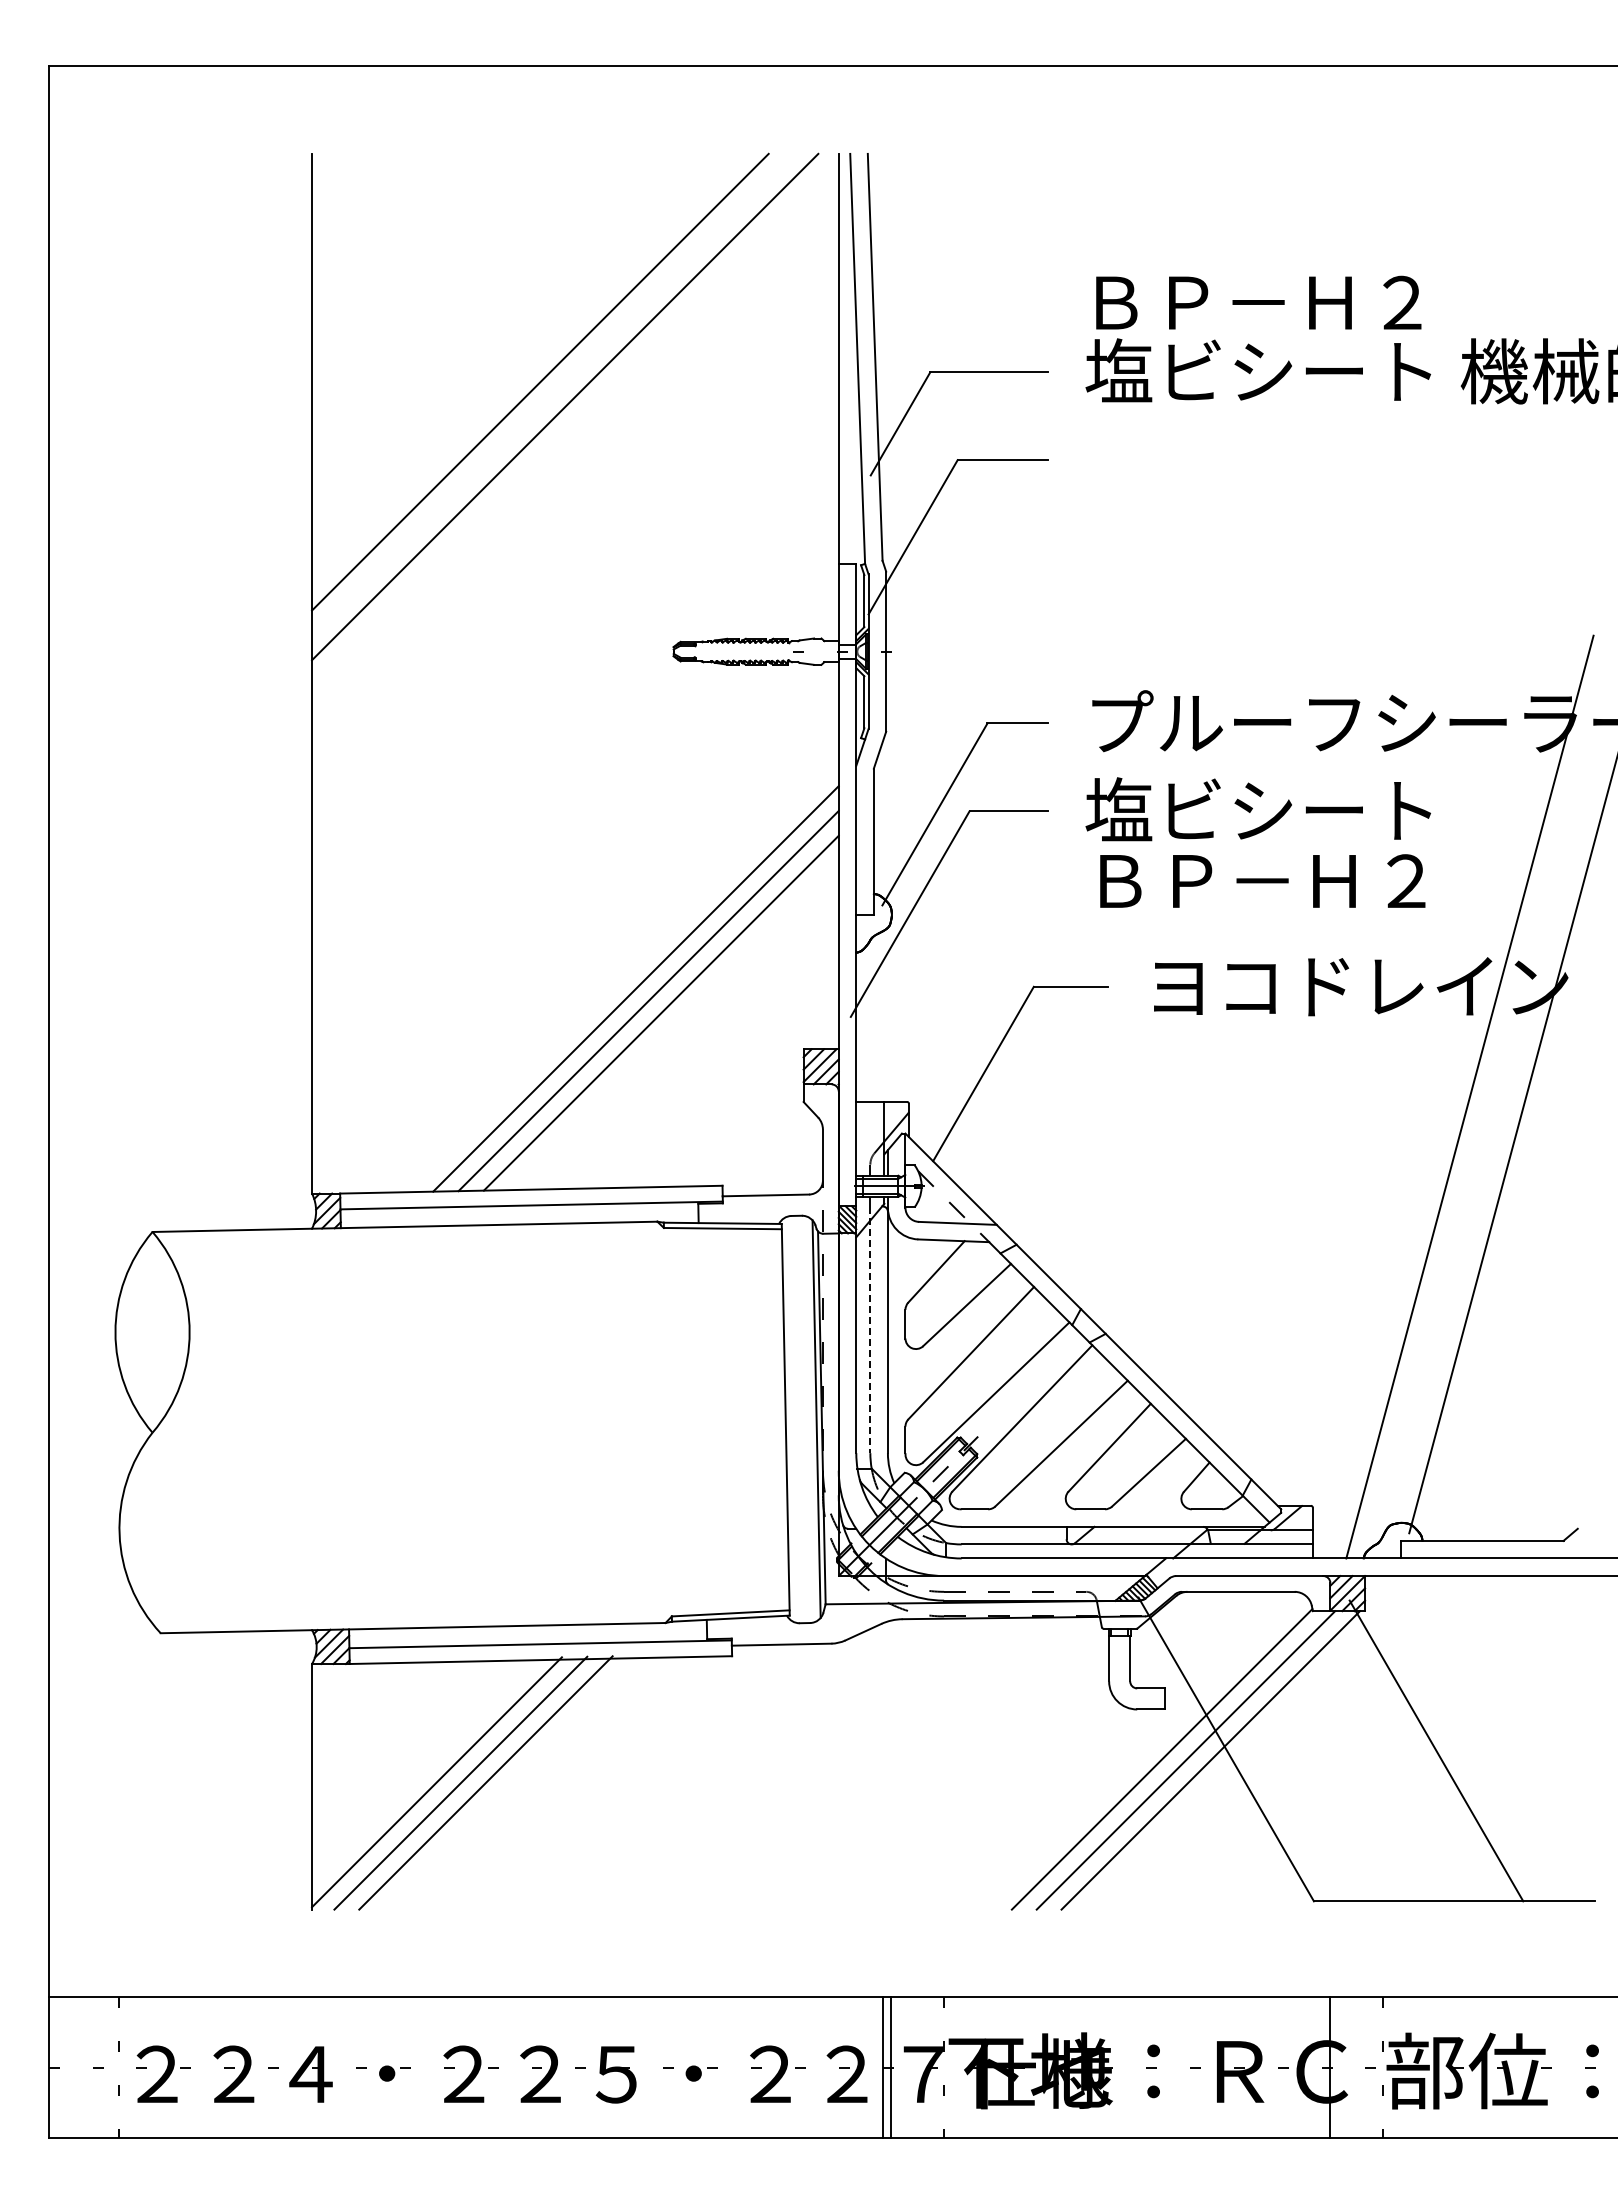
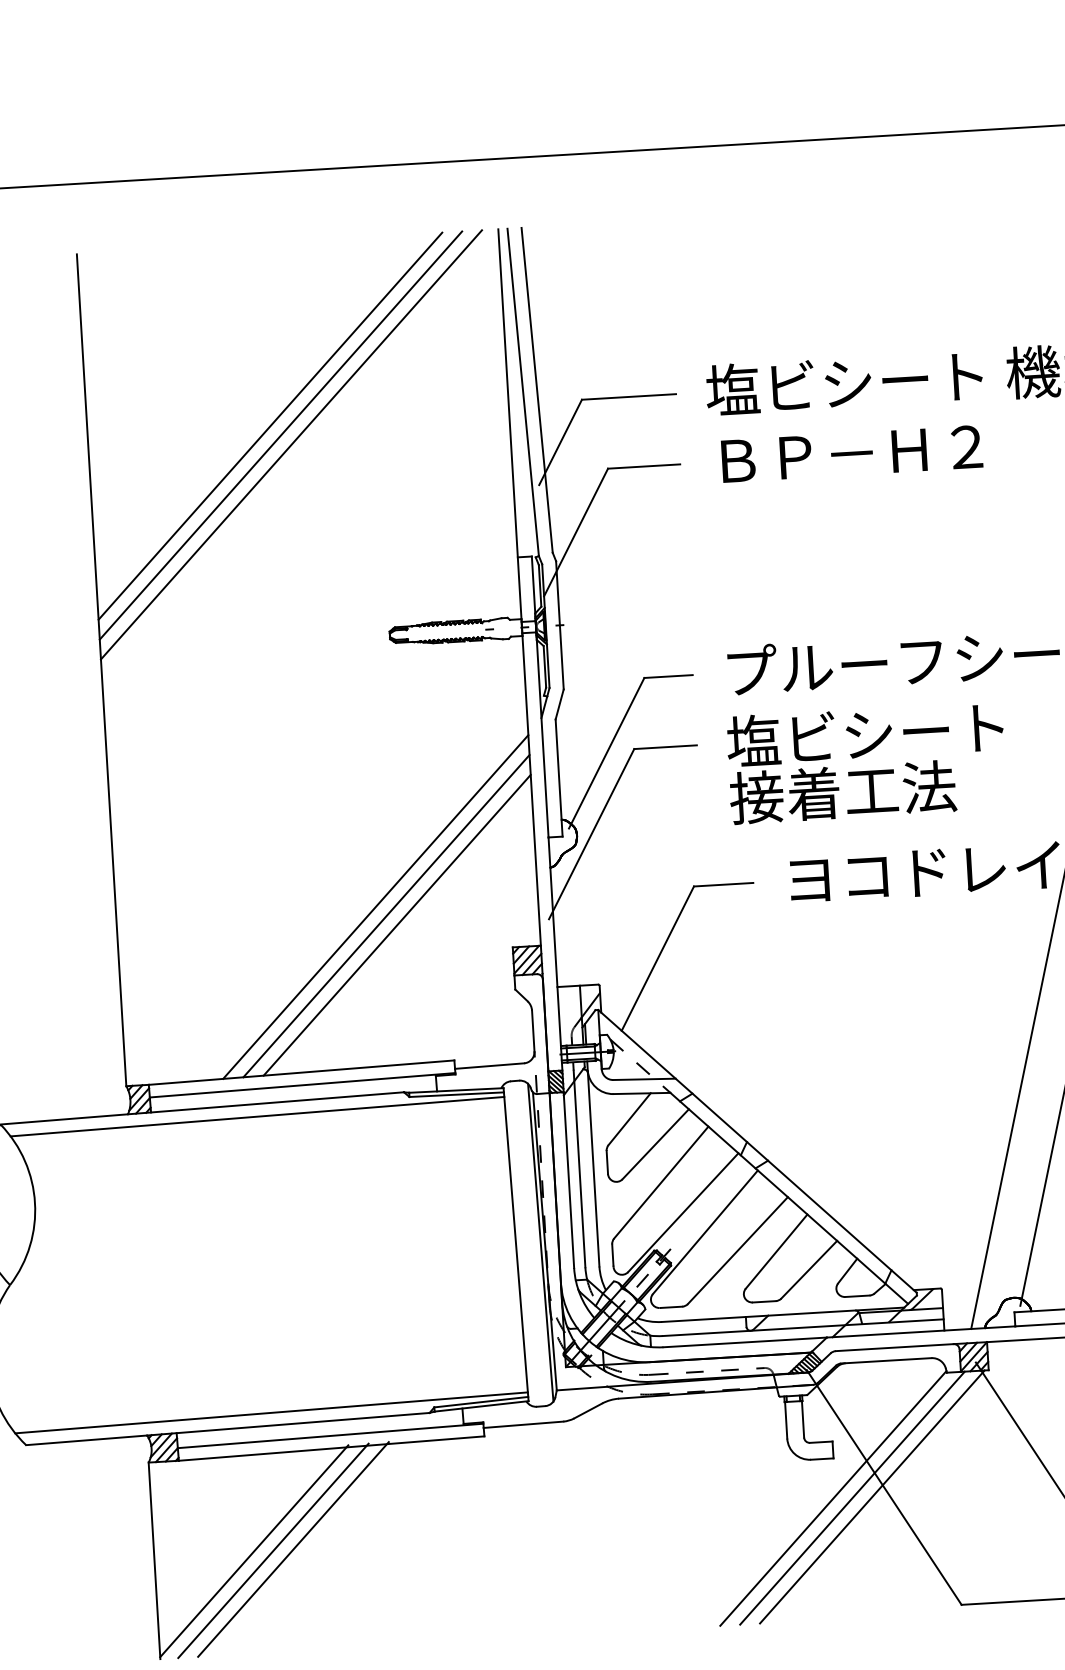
text: (1258, 302) -> (851, 453), moved
line: (552, 394) -> (280, 435), added
text: (1255, 880) -> (866, 790), ＢＰ－Ｈ２ -> 接着工法
line: (473, 1240) -> (257, 1116), added
line: (870, 1330) -> (579, 1169), dashed -> solid
line: (468, 1610) -> (271, 1412), added

